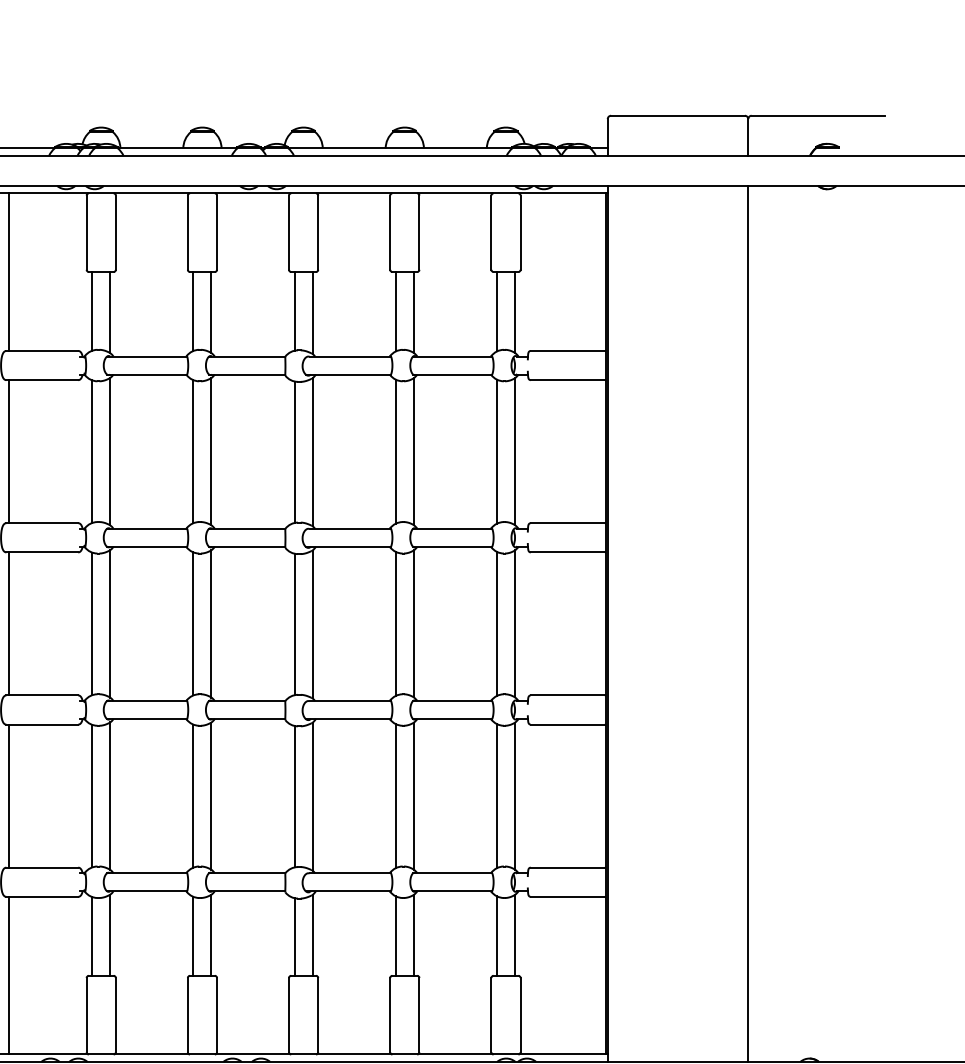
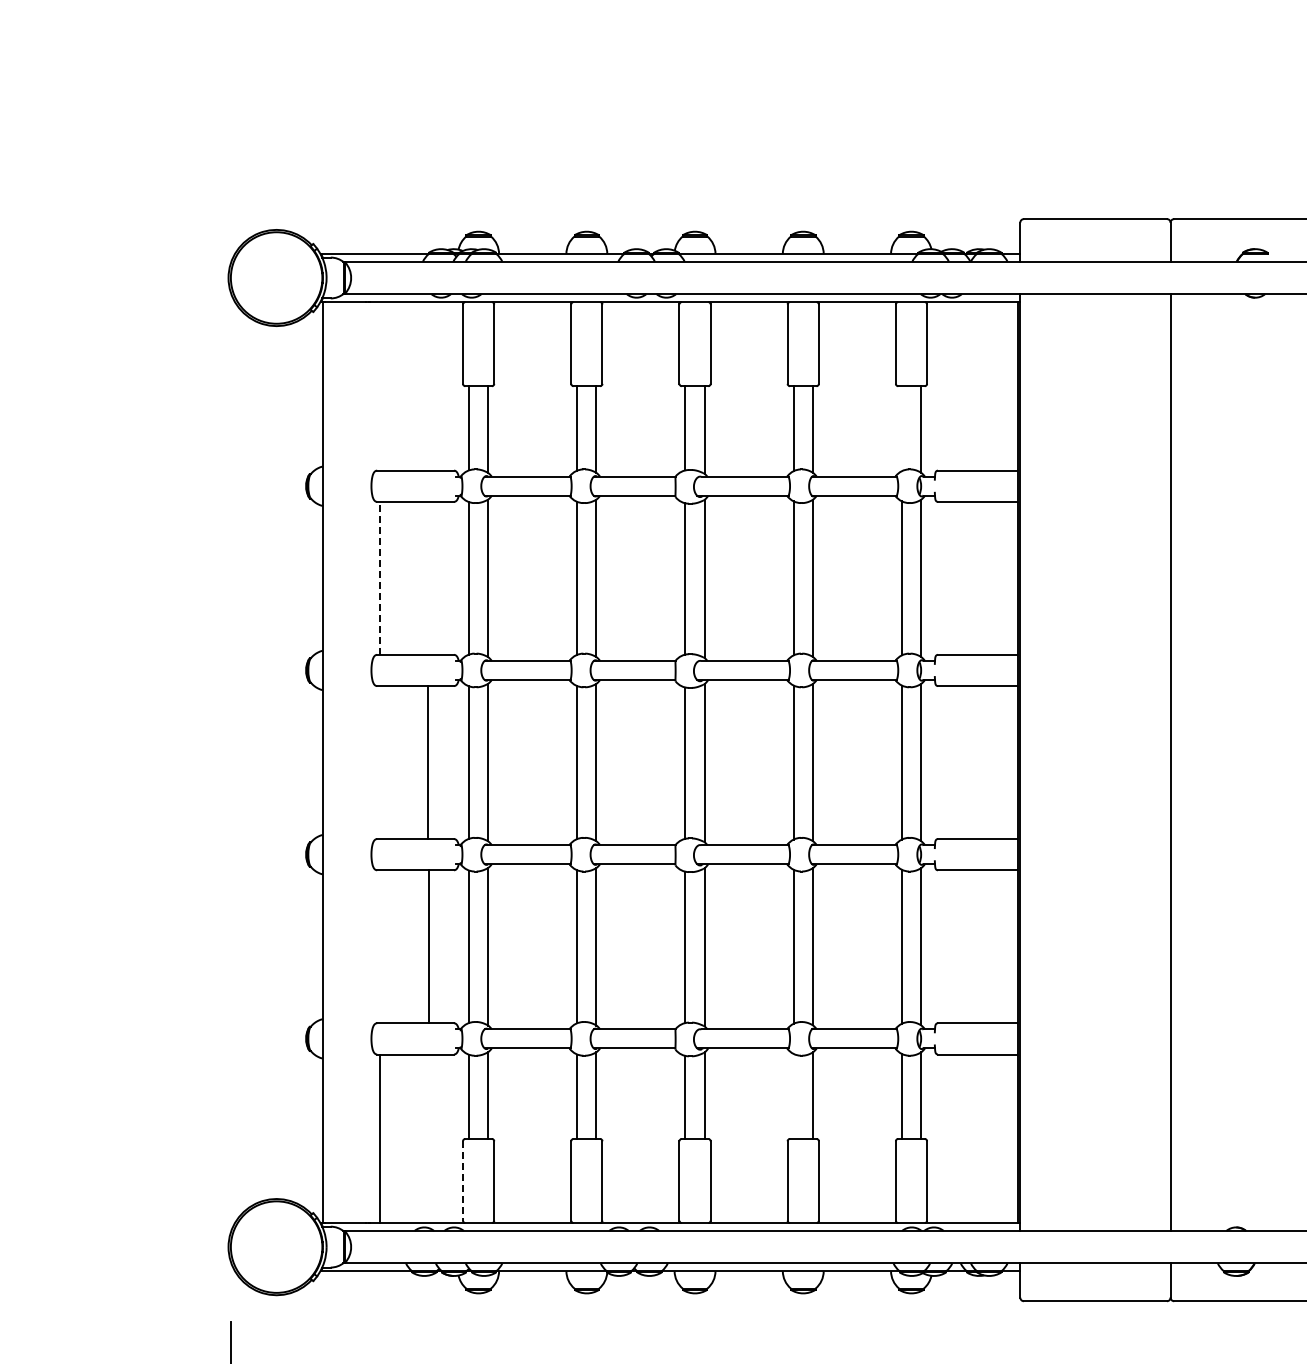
line: (9, 272) -> (380, 386), removed
line: (496, 311) -> (901, 428), removed
line: (9, 450) -> (380, 577), solid -> dashed
line: (9, 623) -> (428, 762), moved
line: (9, 795) -> (429, 946), moved
line: (395, 935) -> (793, 1095), removed
line: (87, 1014) -> (463, 1180), solid -> dashed

